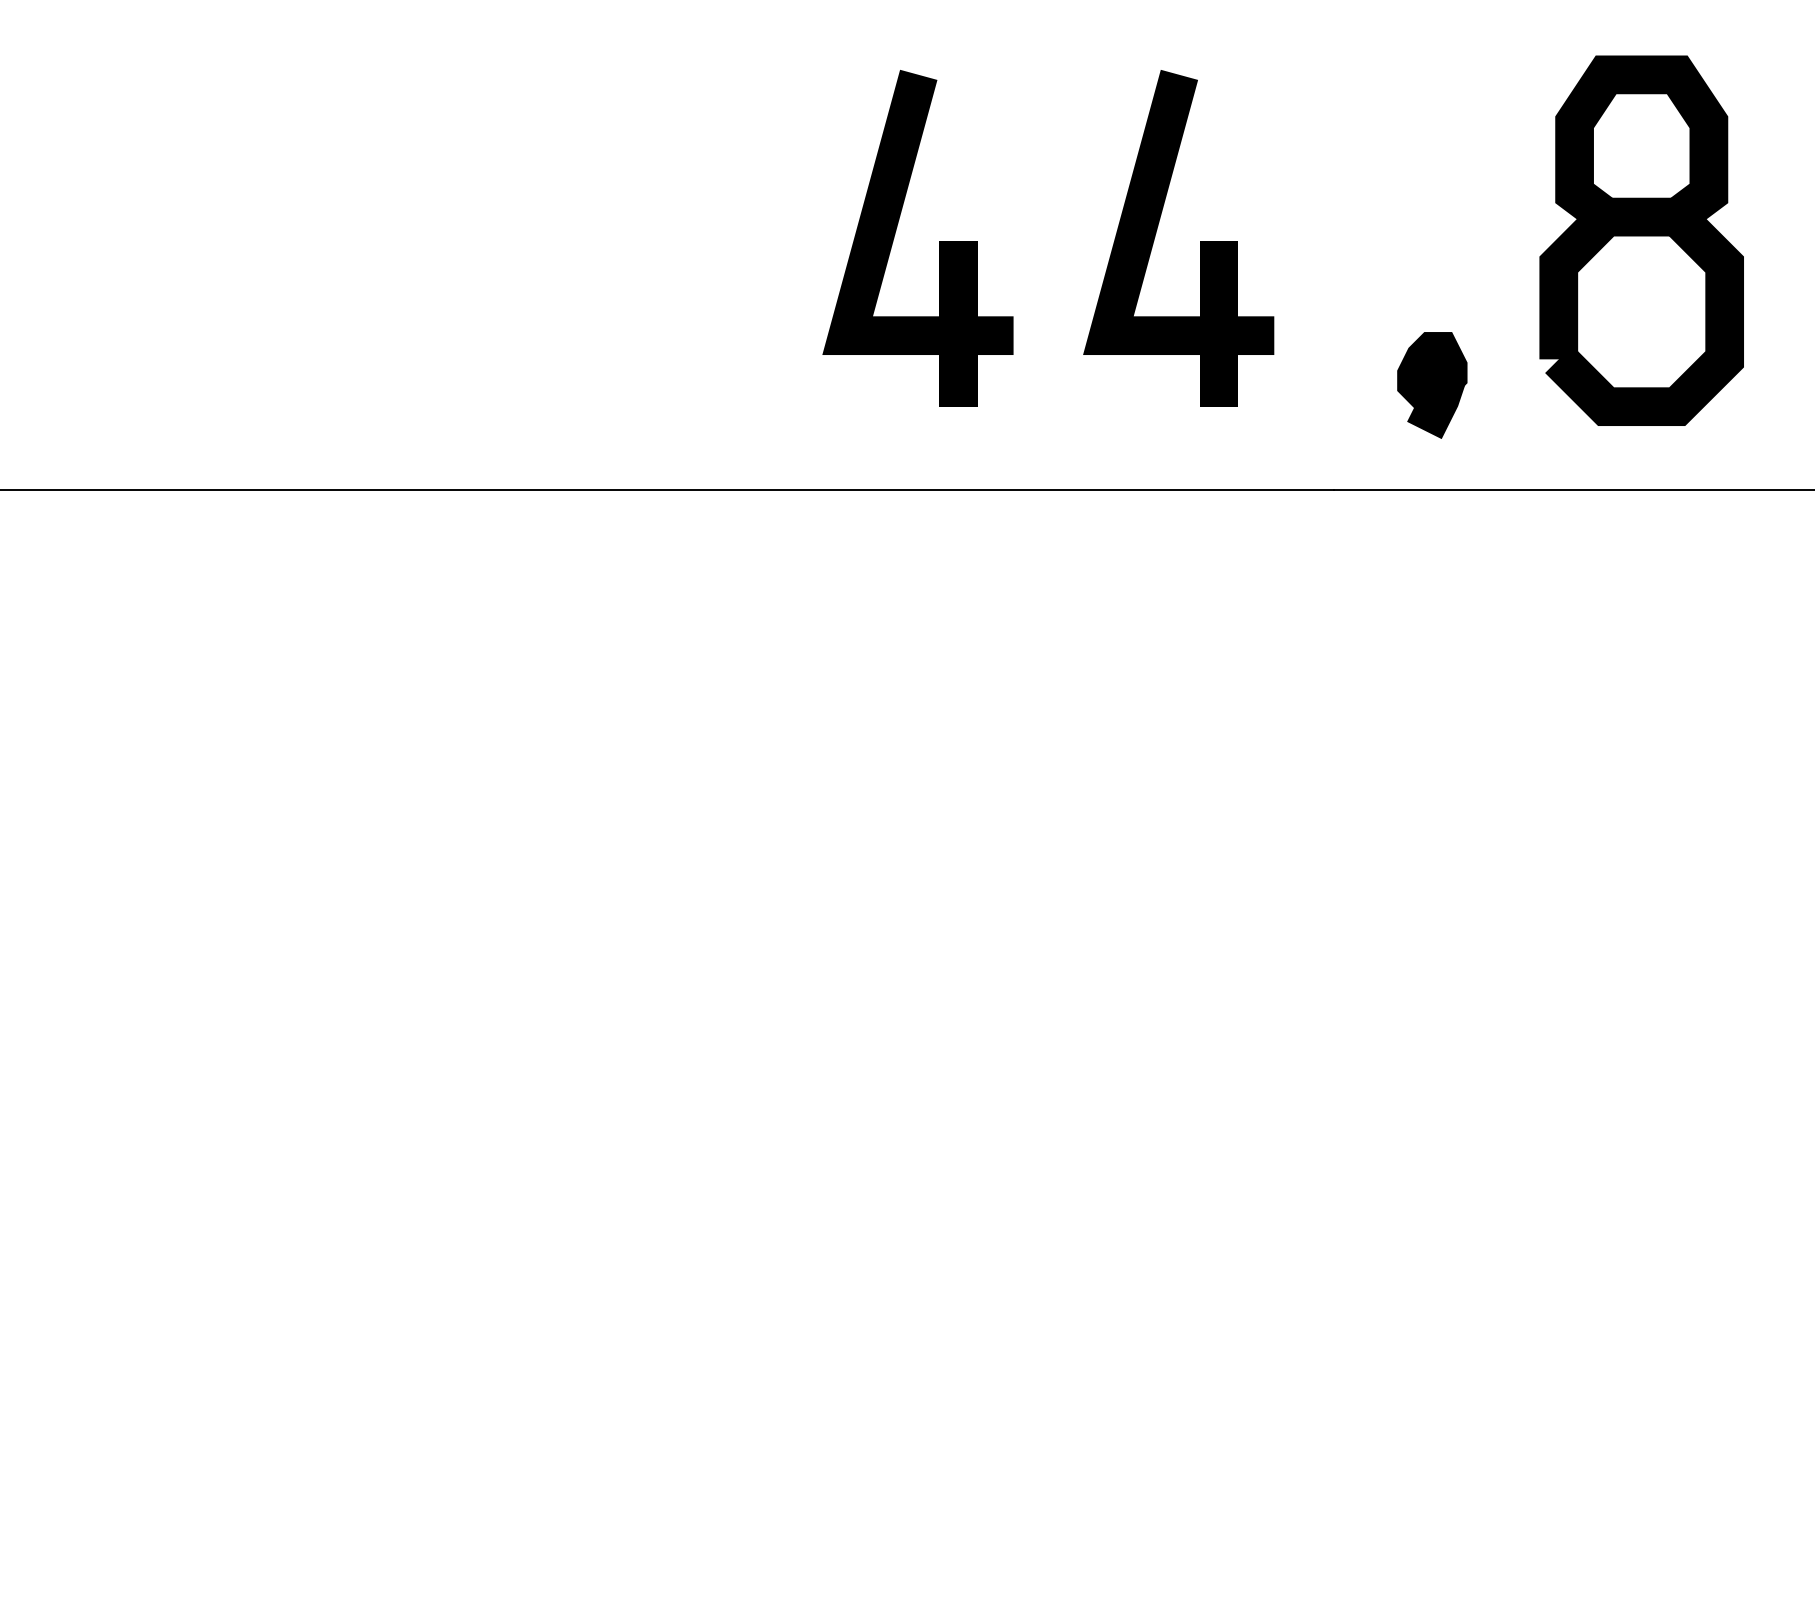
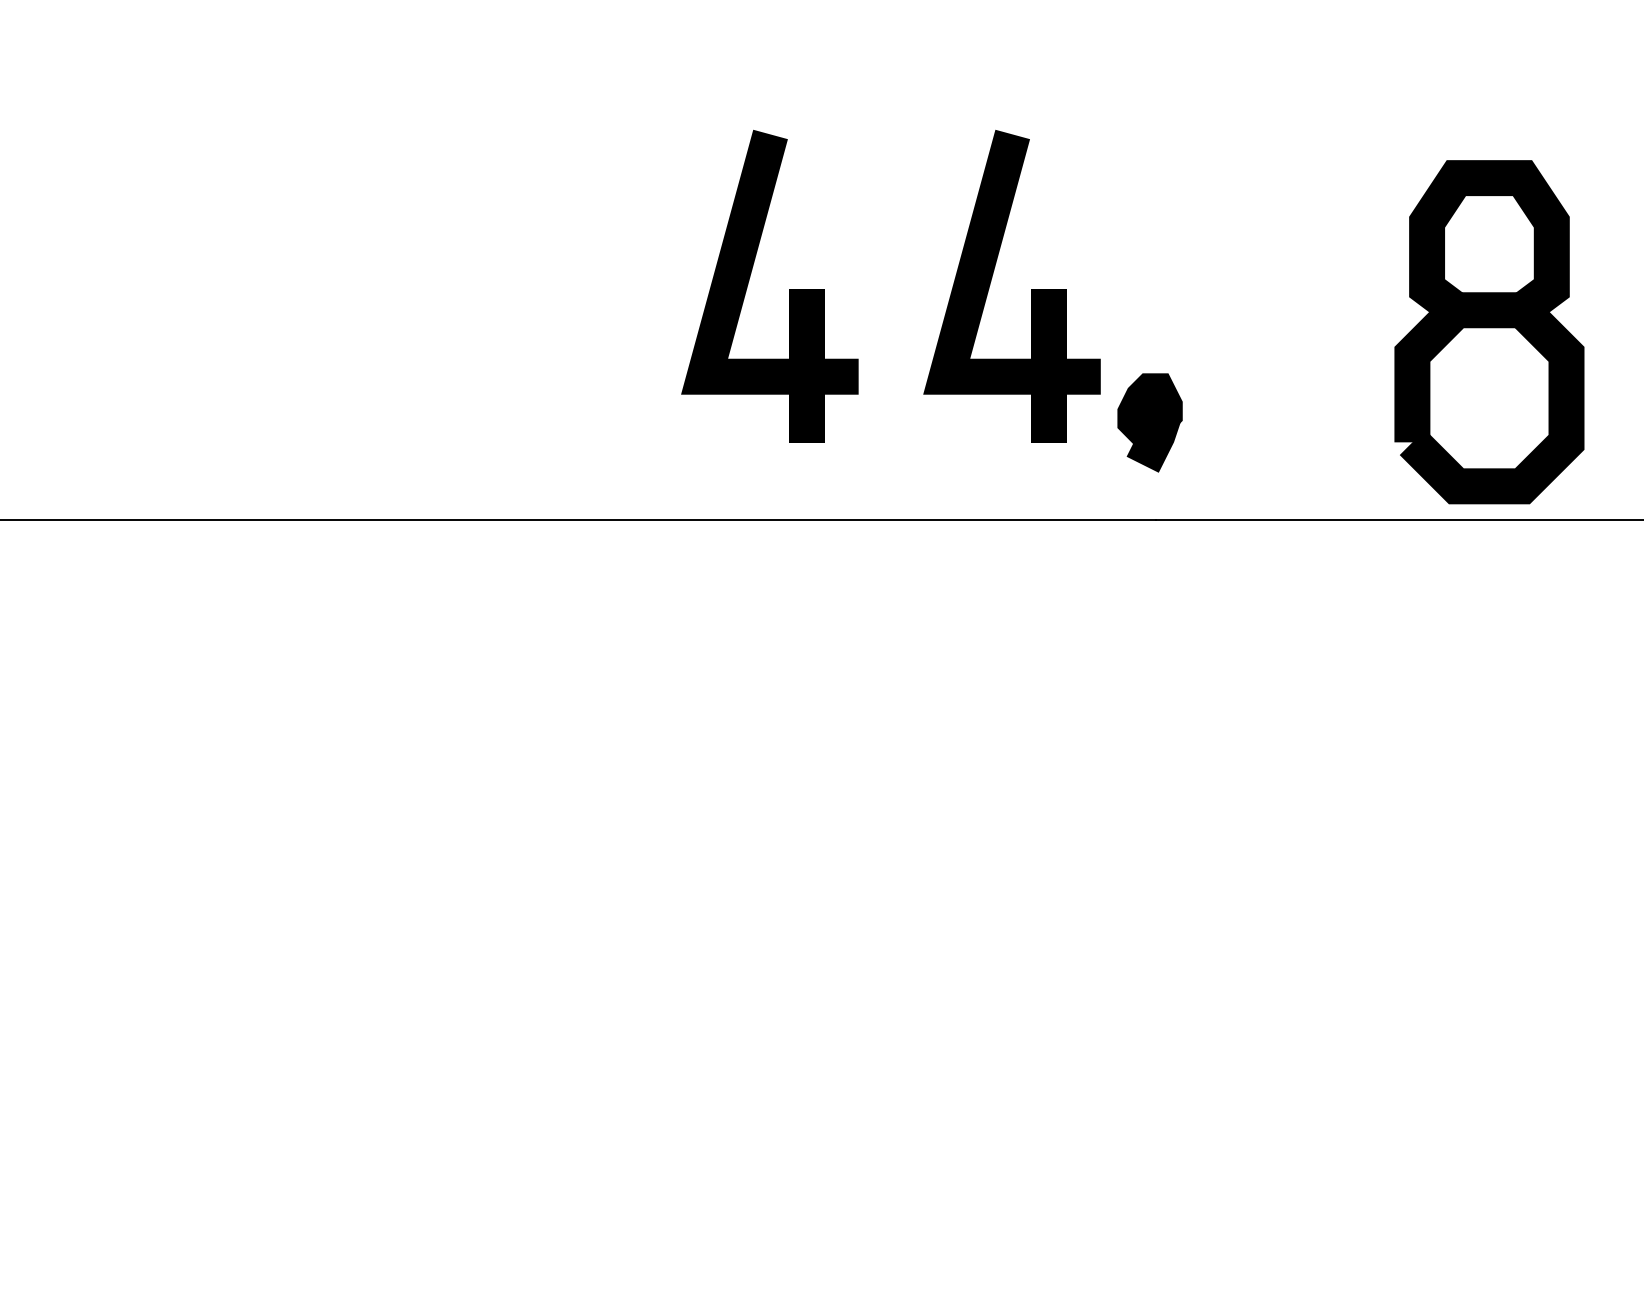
part: (1641, 240) -> (1489, 331), moved
part: (1432, 385) -> (1150, 422), moved

